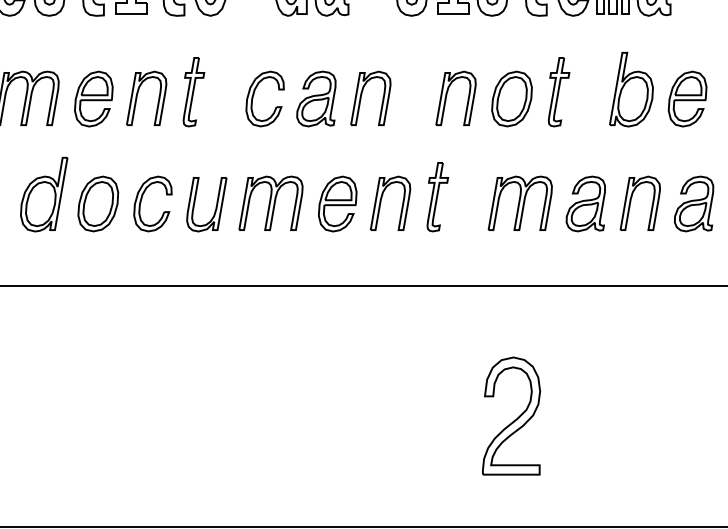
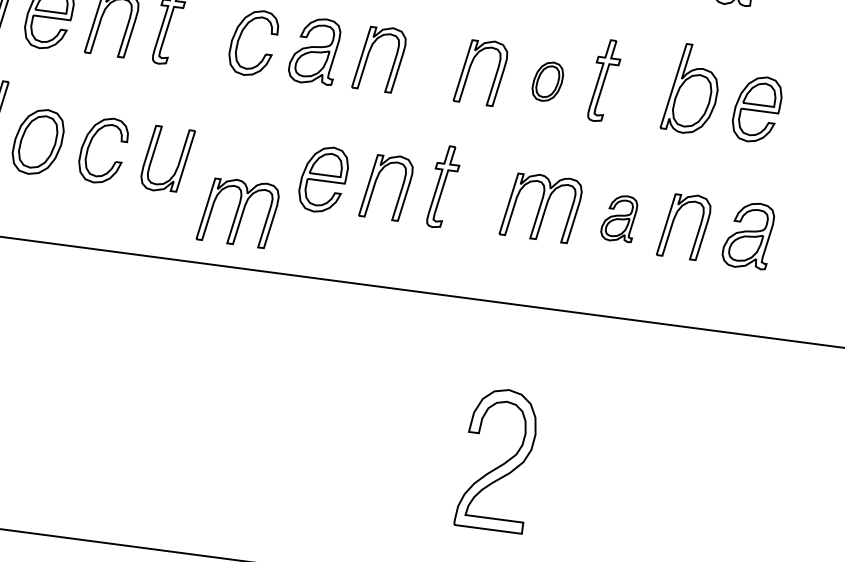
part: (511, 98) -> (547, 81), size x0.6
part: (270, 202) -> (237, 211), moved
part: (585, 203) -> (619, 217), size x0.7

